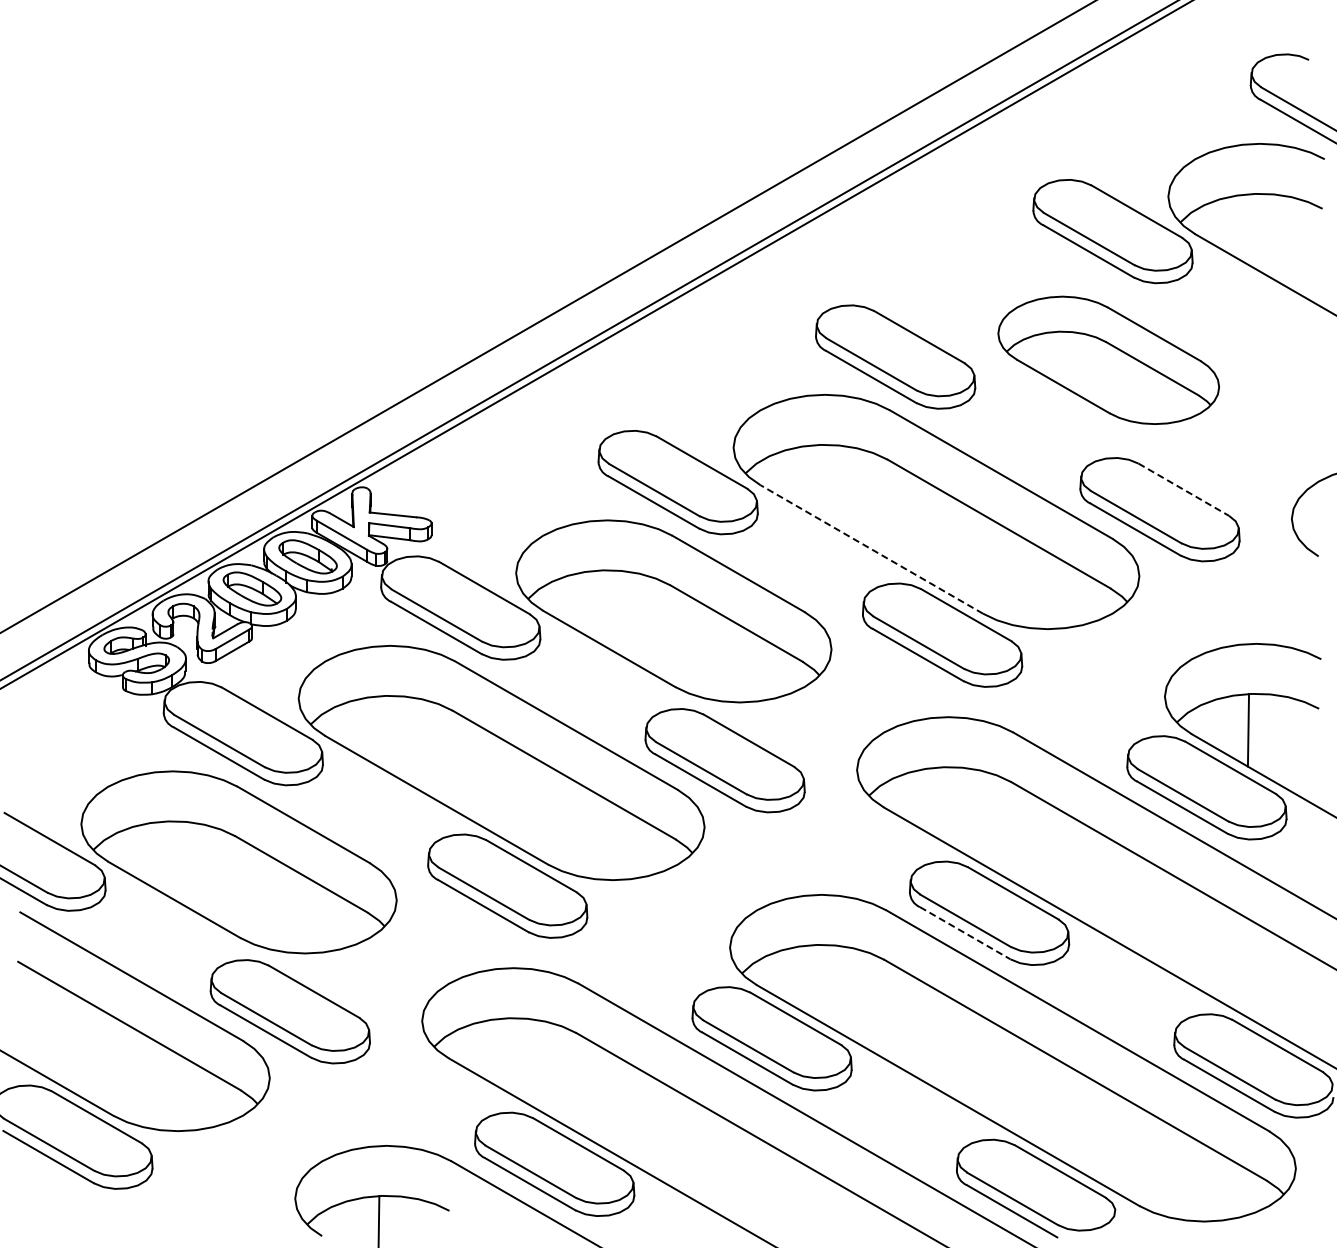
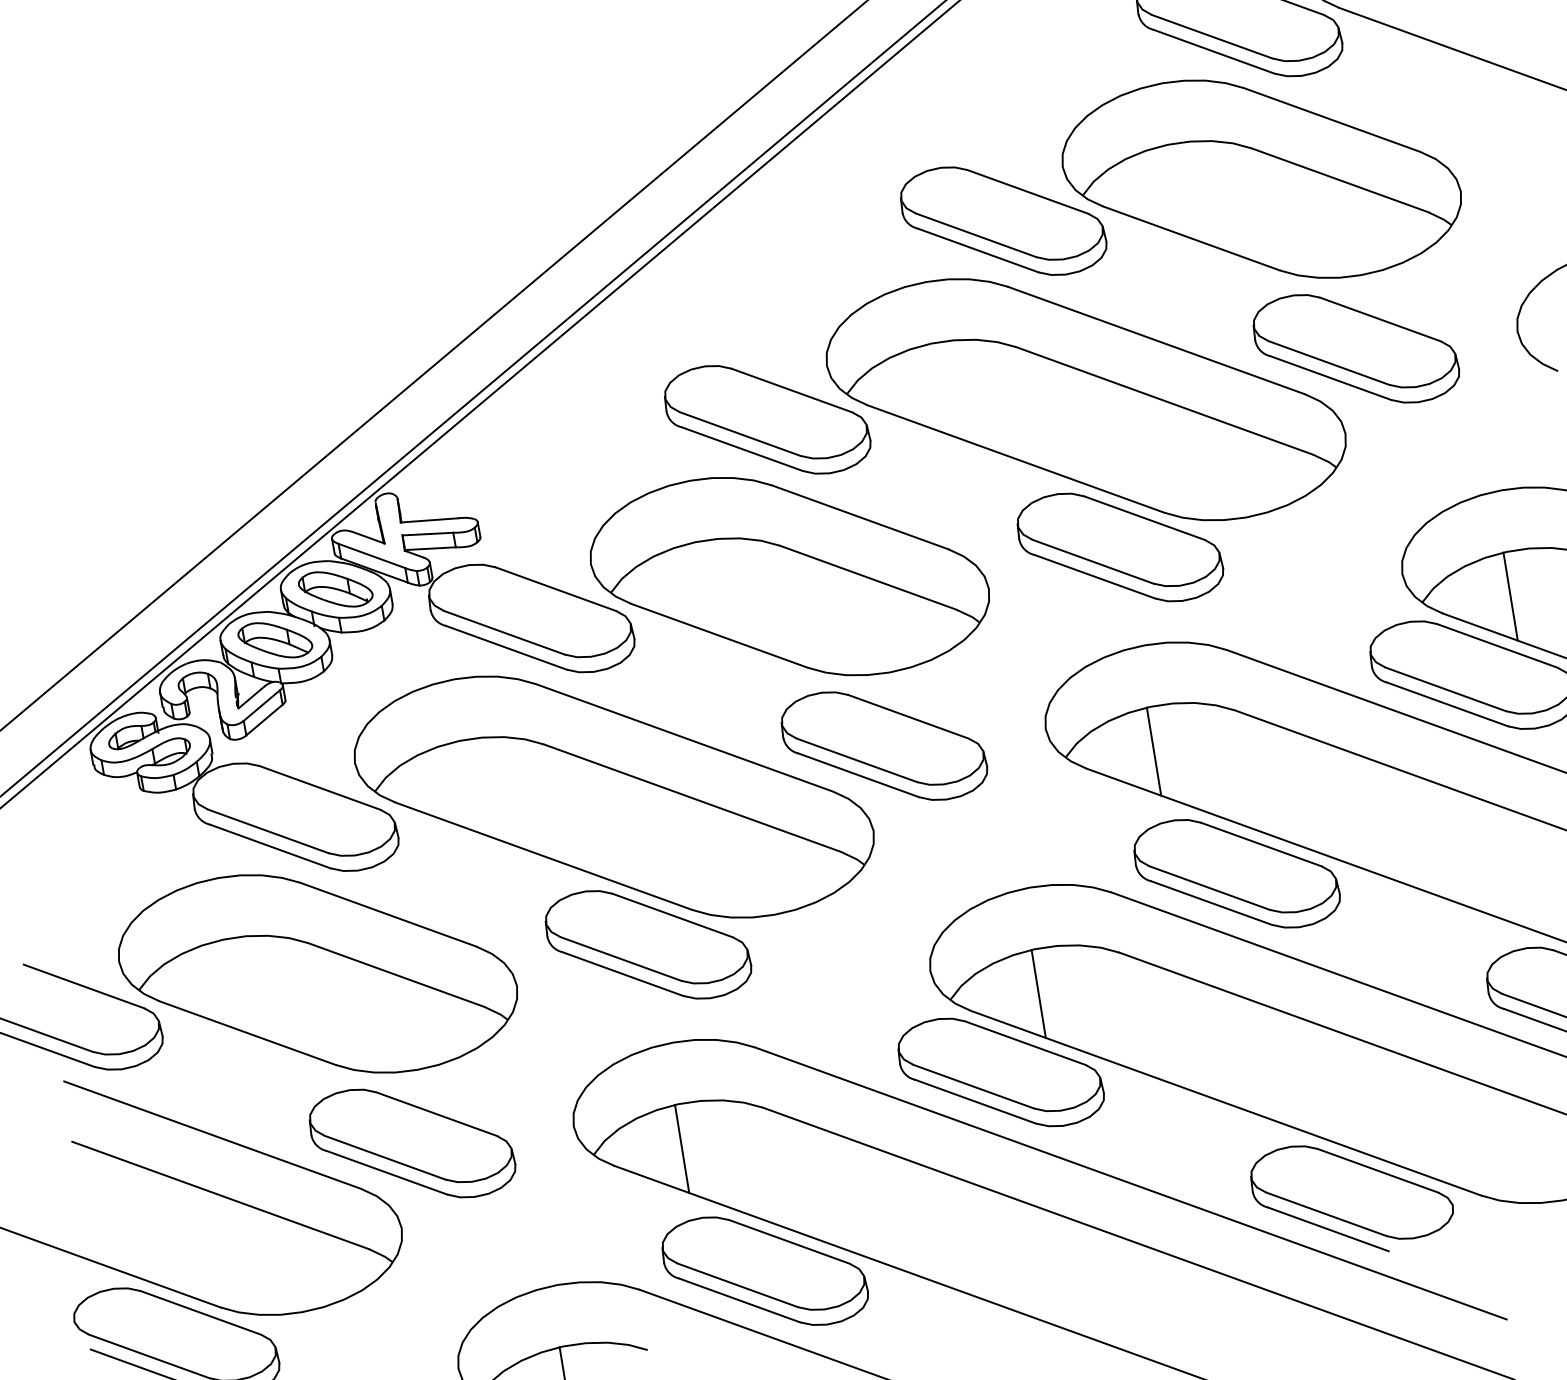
part: (1108, 360) -> (1261, 179), size x1.43
line: (1184, 489) -> (1381, 319), dashed -> solid
line: (871, 549) -> (1015, 459), dashed -> solid
line: (940, 803) -> (1153, 751), added
line: (965, 933) -> (1212, 903), dashed -> solid
line: (813, 981) -> (1038, 994), added
line: (505, 1054) -> (681, 1148), added

